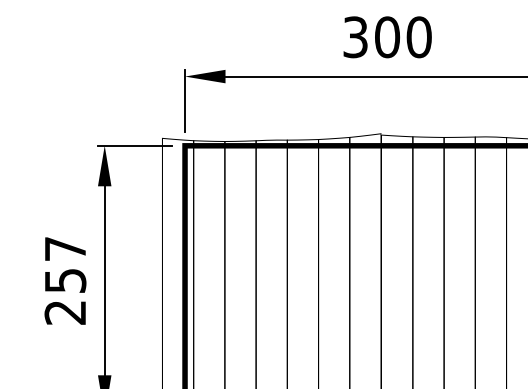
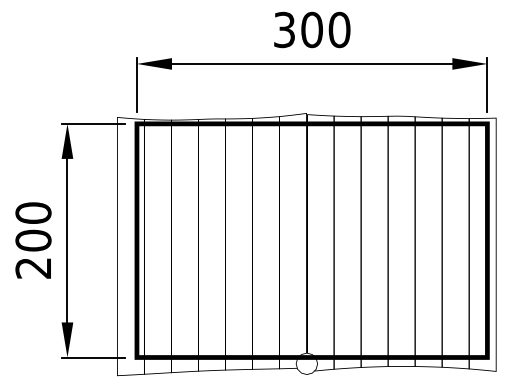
text: (65, 264) -> (33, 226), 257 -> 200

